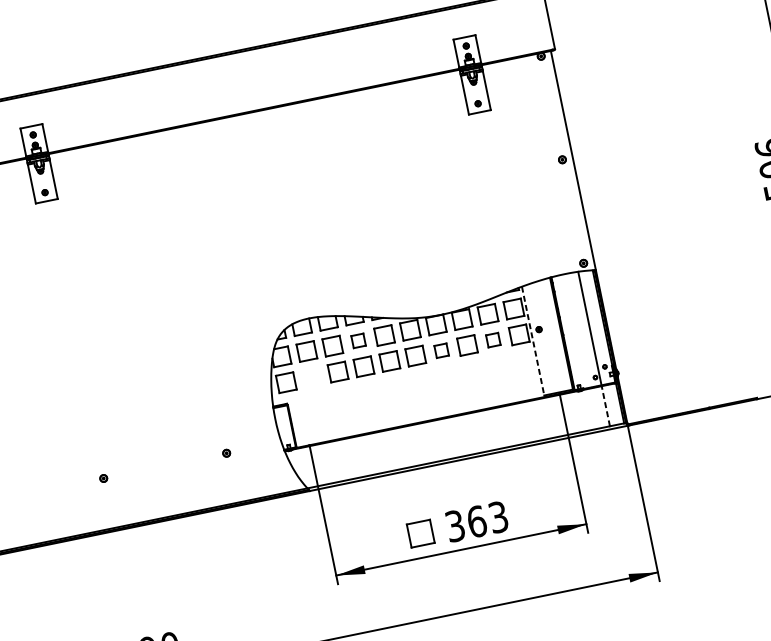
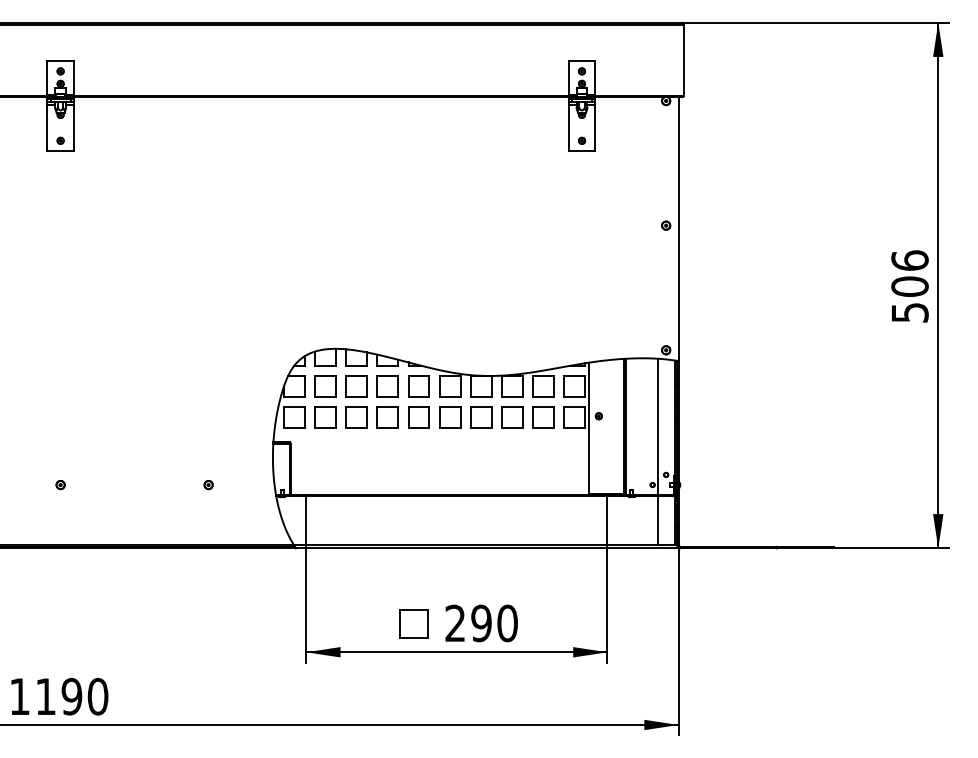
part: (358, 340) -> (387, 386), size x1.43
part: (493, 340) -> (543, 417), size x1.43
line: (533, 341) -> (589, 428), dashed -> solid
part: (441, 350) -> (481, 417), size x1.43
part: (312, 377) -> (325, 417), added
line: (605, 406) -> (657, 520), dashed -> solid
text: (476, 521) -> (481, 623), 363 -> 290

